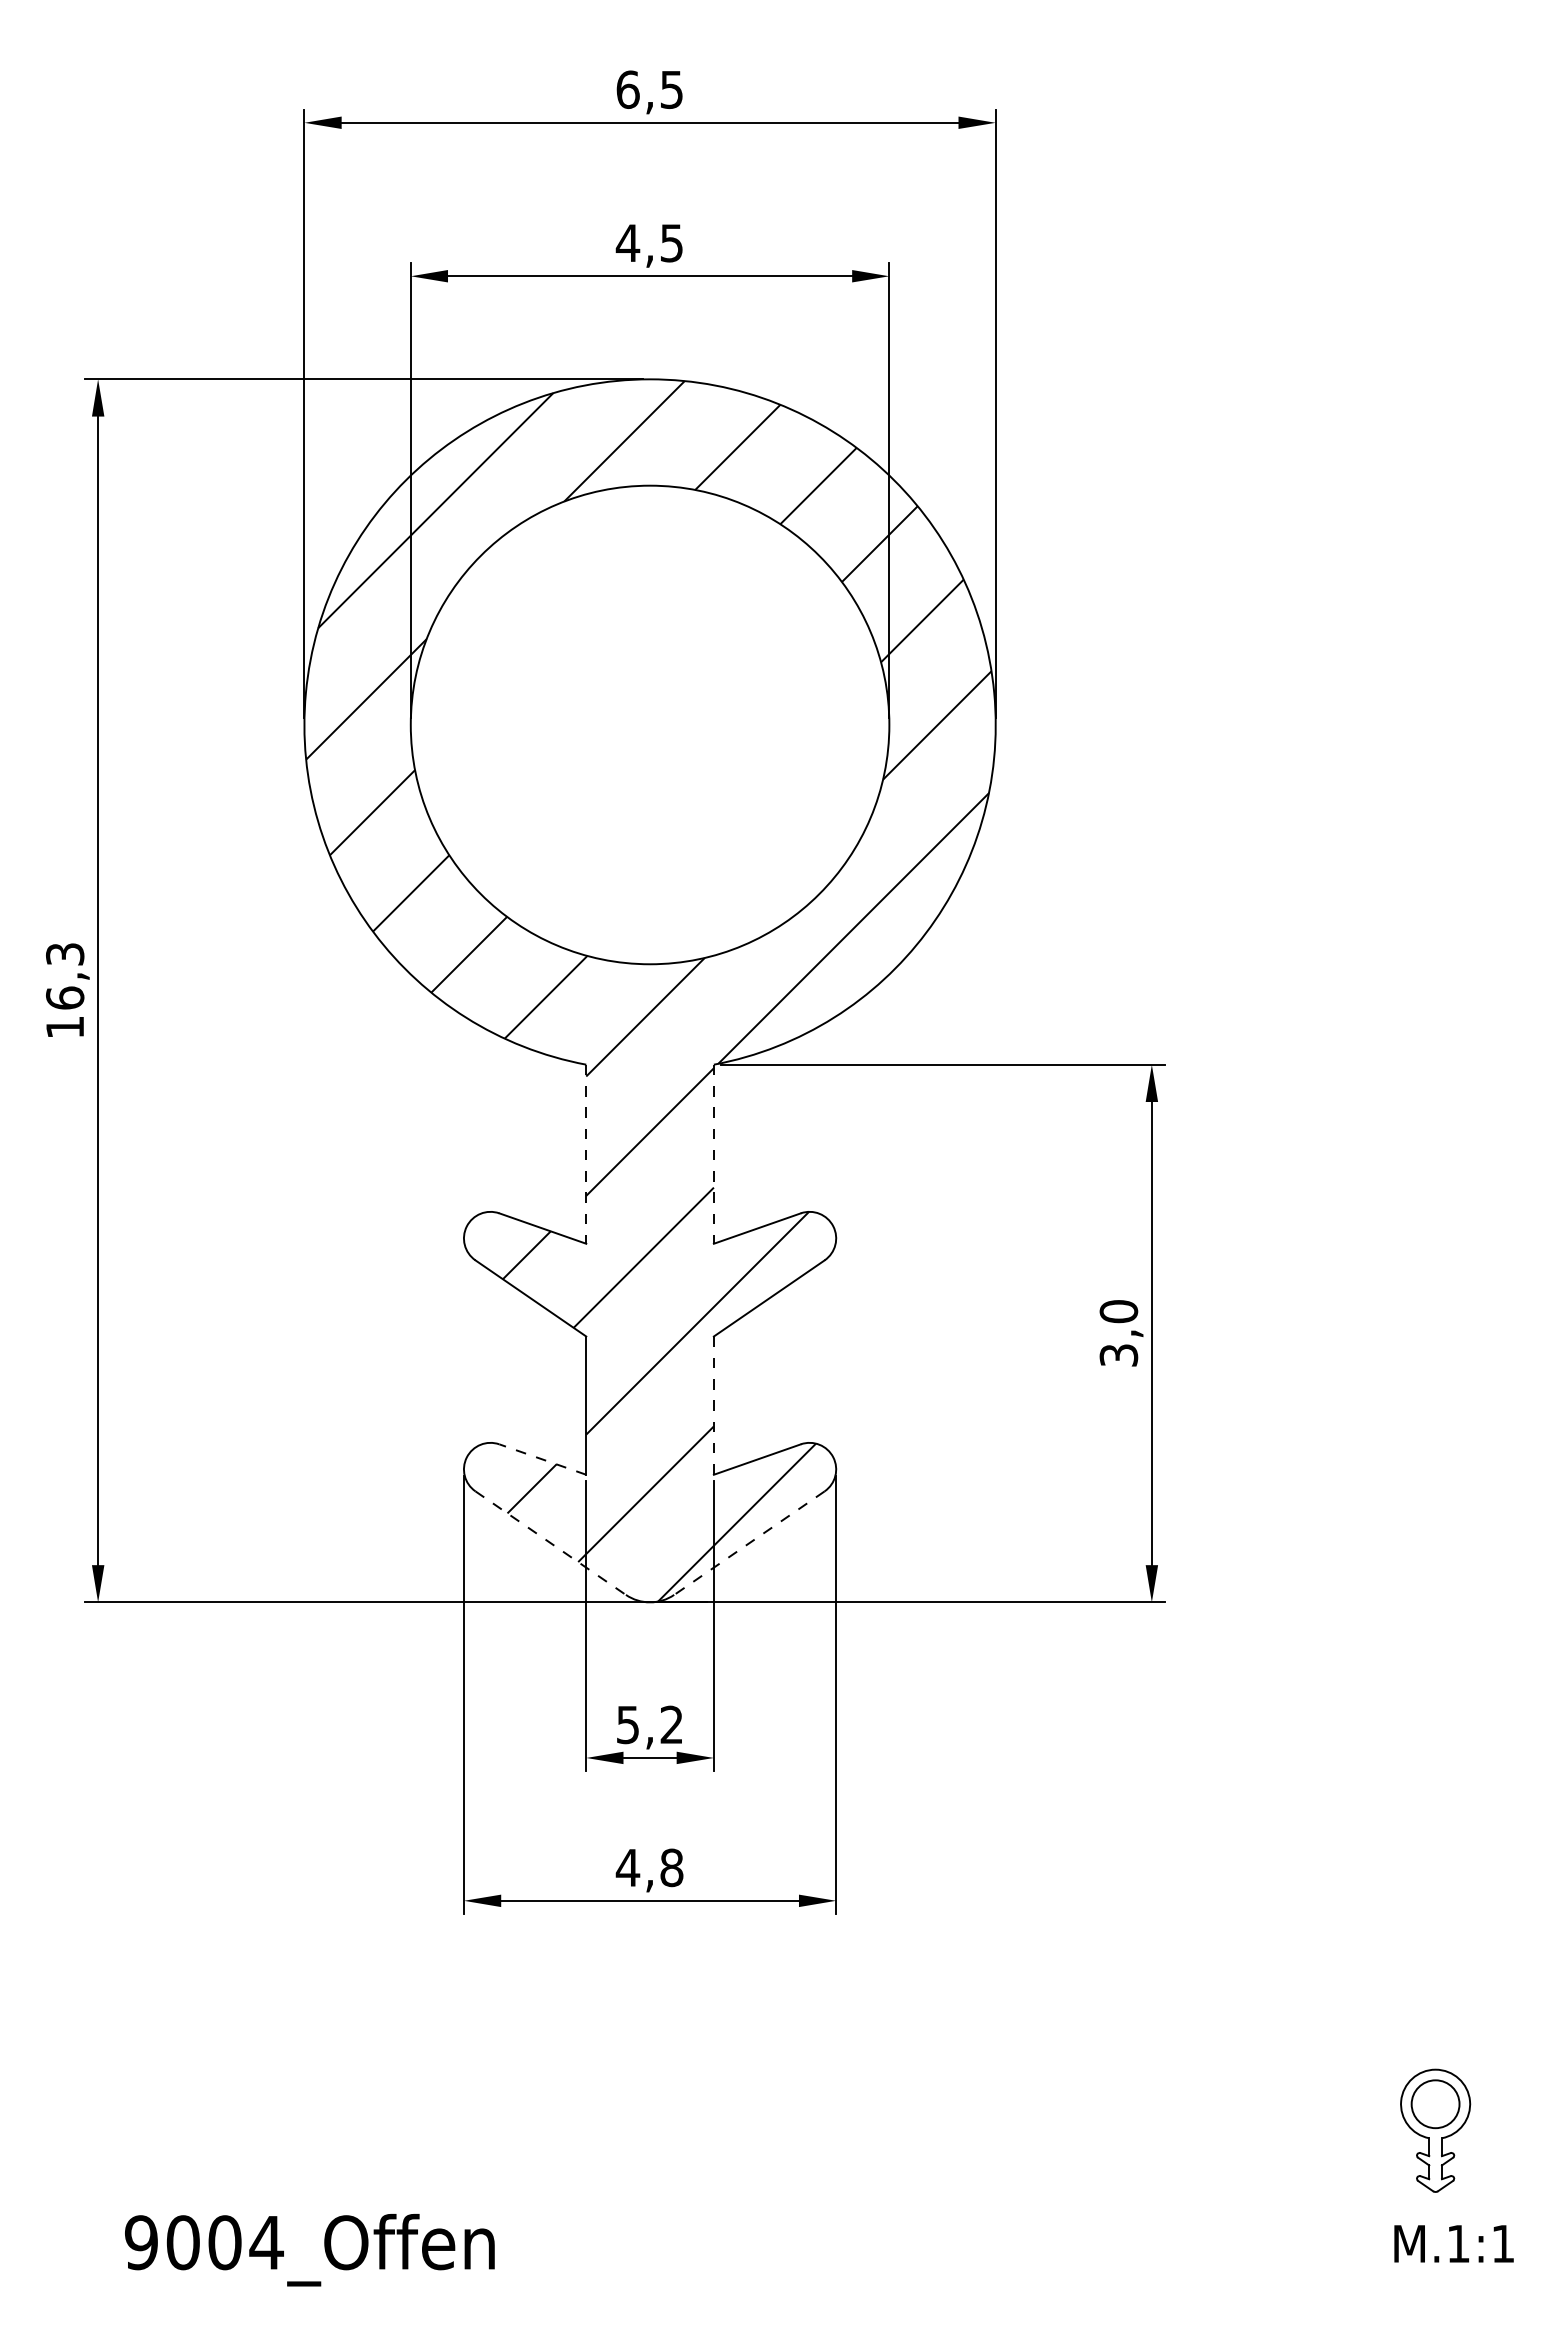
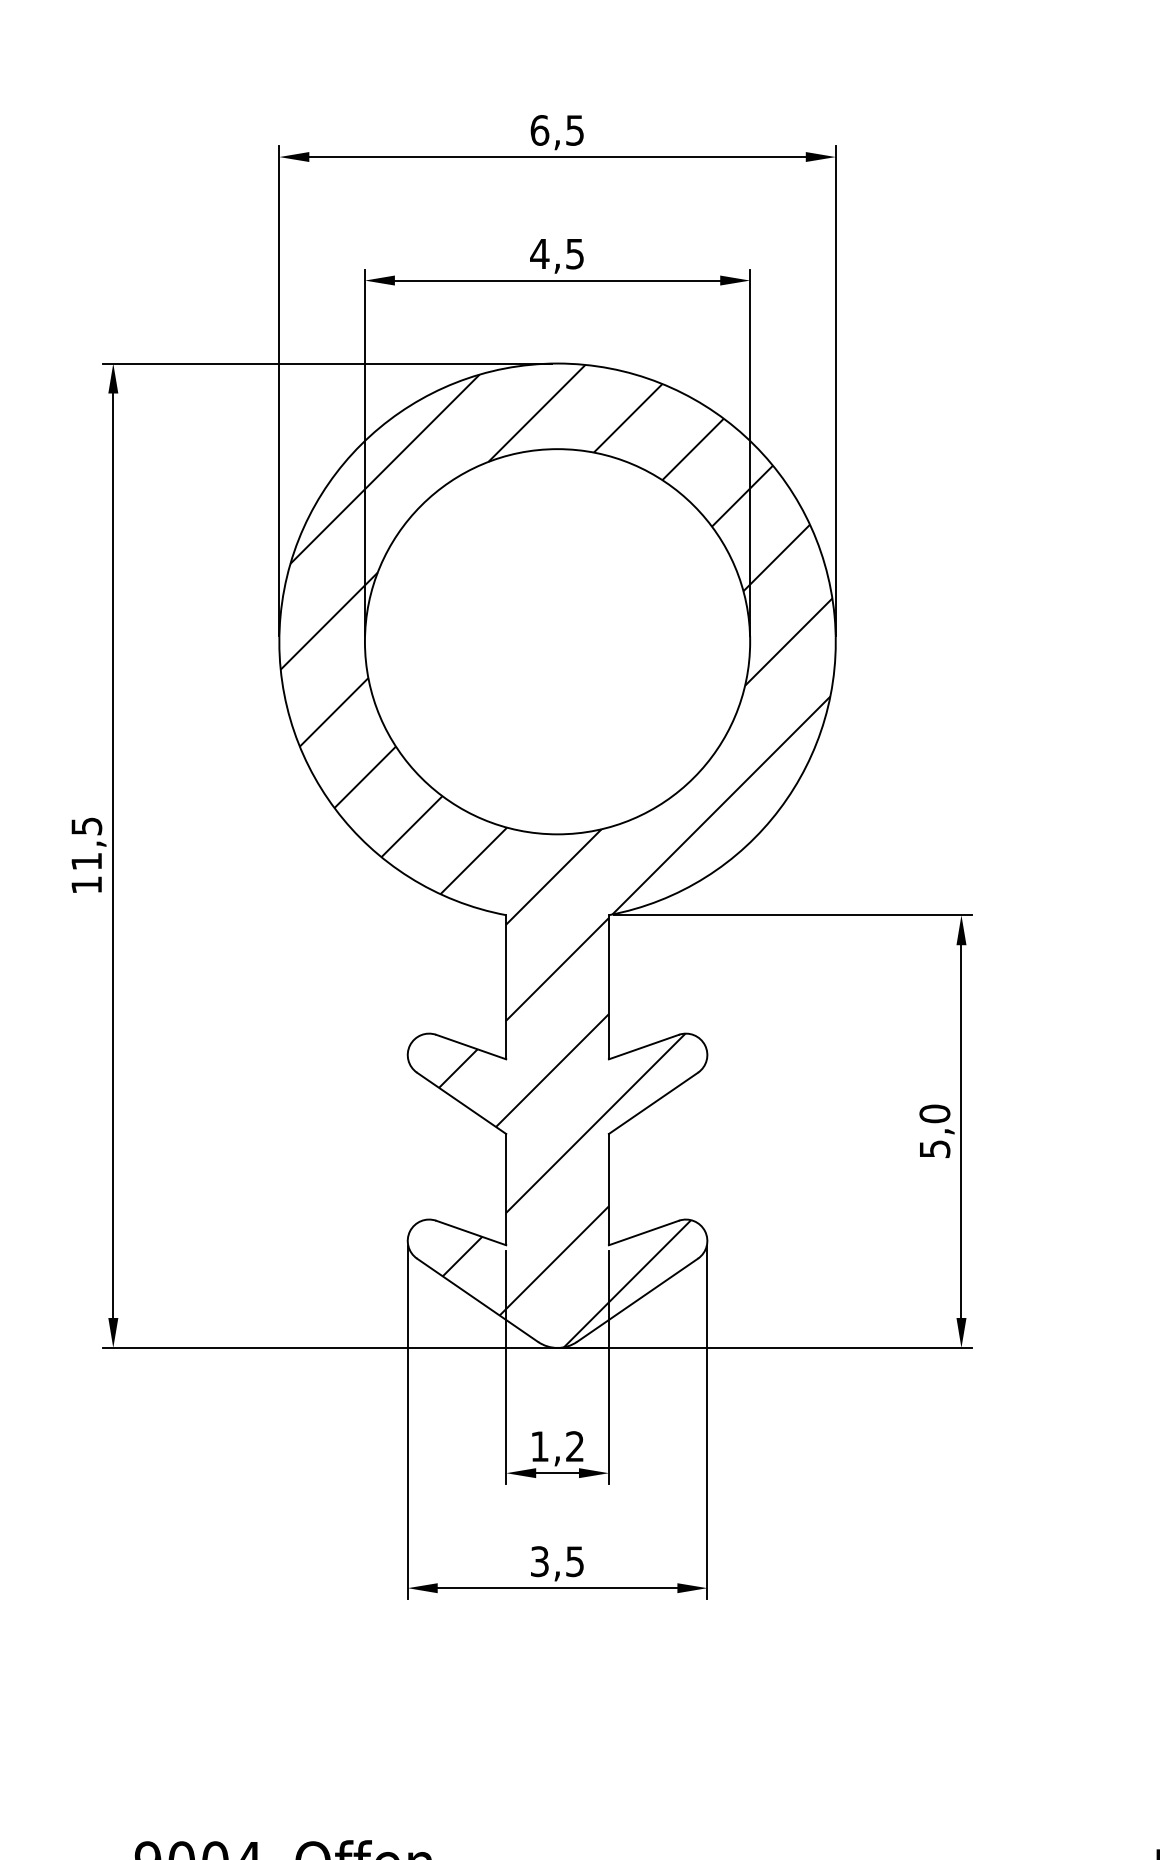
text: (65, 976) -> (87, 844), 16,3 -> 11,5
line: (586, 1154) -> (506, 987), dashed -> solid
line: (713, 1154) -> (608, 987), dashed -> solid
text: (1118, 1354) -> (934, 1148), 3,0 -> 5,0
line: (713, 1406) -> (608, 1190), dashed -> solid
line: (542, 1459) -> (470, 1232), dashed -> solid
line: (551, 1543) -> (478, 1300), dashed -> solid
line: (749, 1543) -> (637, 1300), dashed -> solid
text: (627, 1725) -> (539, 1447), 5,2 -> 1,2
text: (649, 1867) -> (557, 1561), 4,8 -> 3,5

